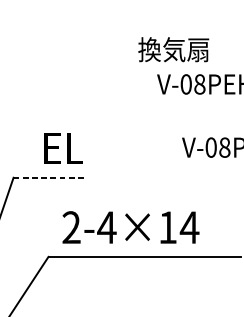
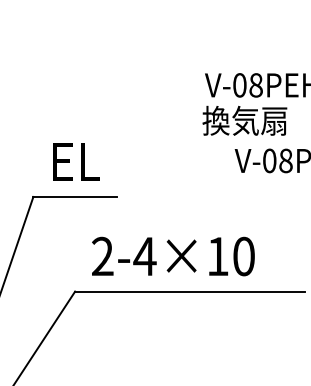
text: (173, 49) -> (244, 120), moved
text: (63, 148) -> (76, 161), moved
line: (48, 177) -> (75, 196), dashed -> solid
text: (189, 227) -> (243, 256), 2-4×14 -> 2-4×10

